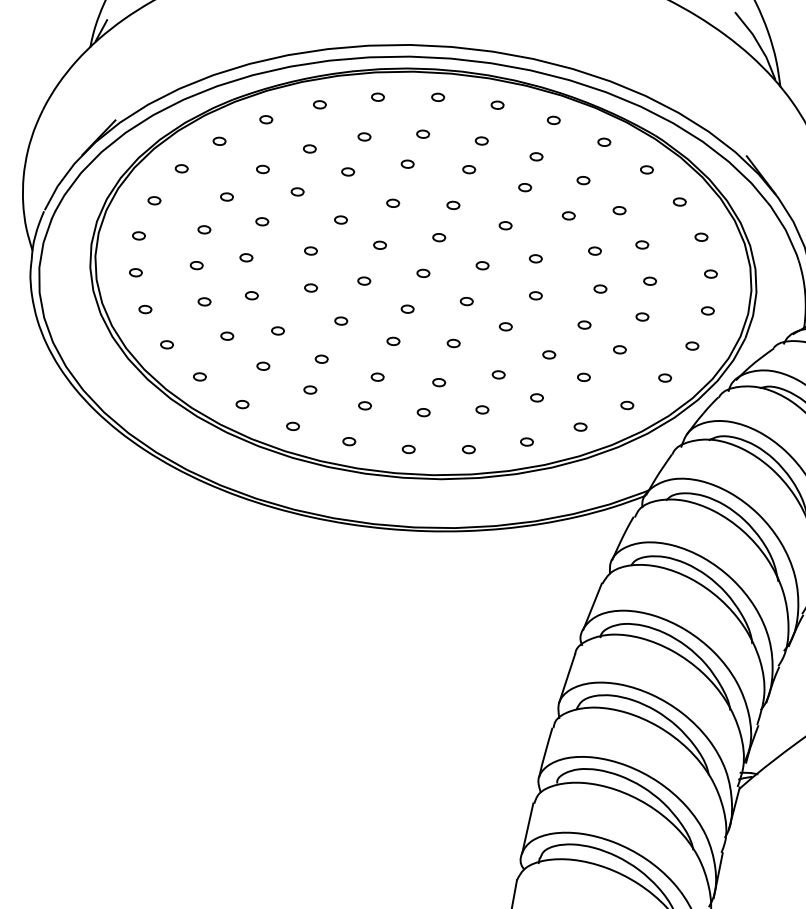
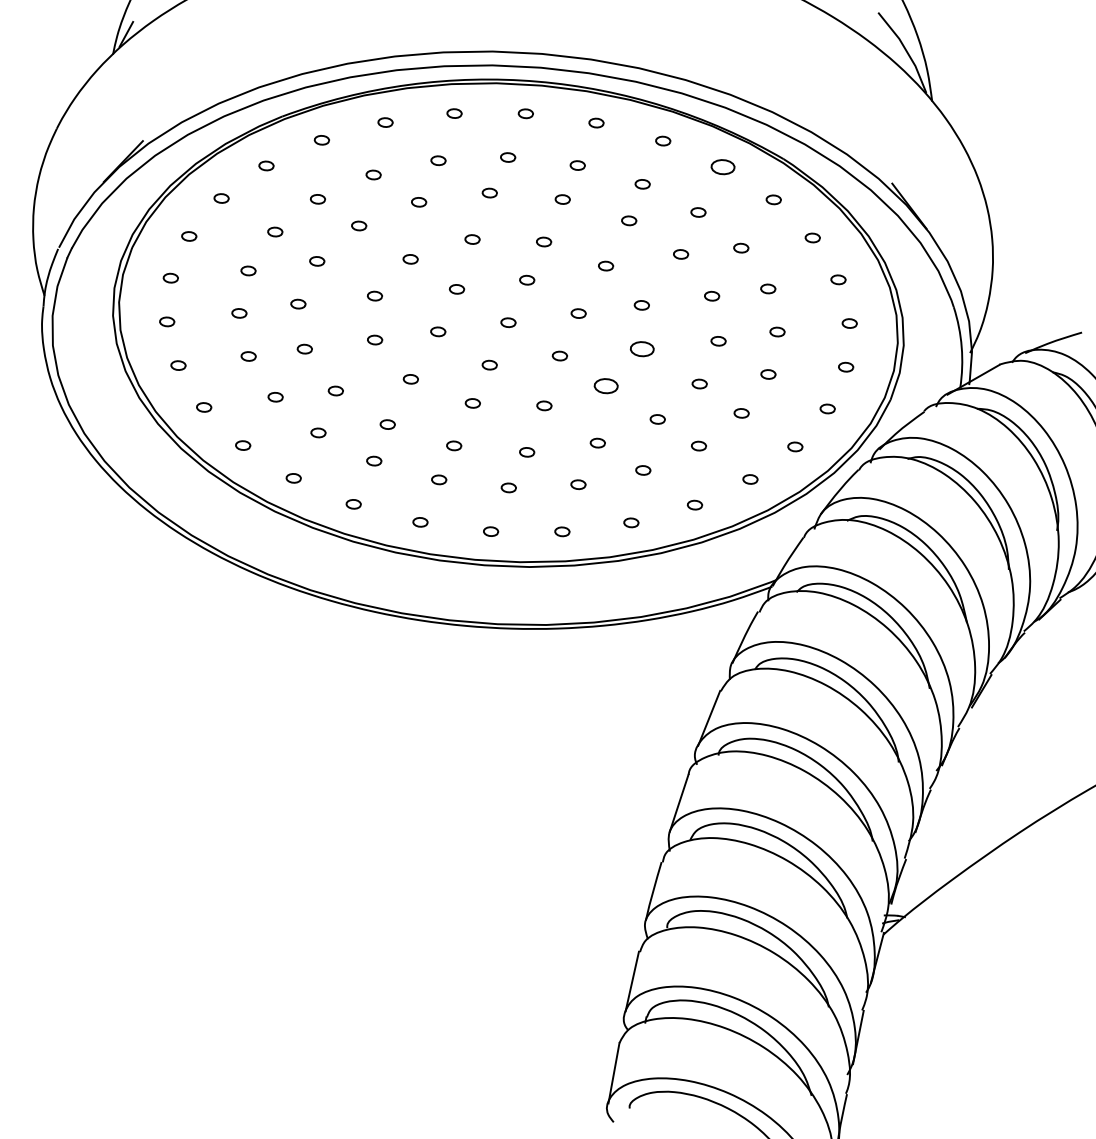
part: (604, 141) -> (723, 166), size x1.6
part: (535, 295) -> (641, 349), size x1.6
part: (506, 326) -> (606, 385), size x1.6

